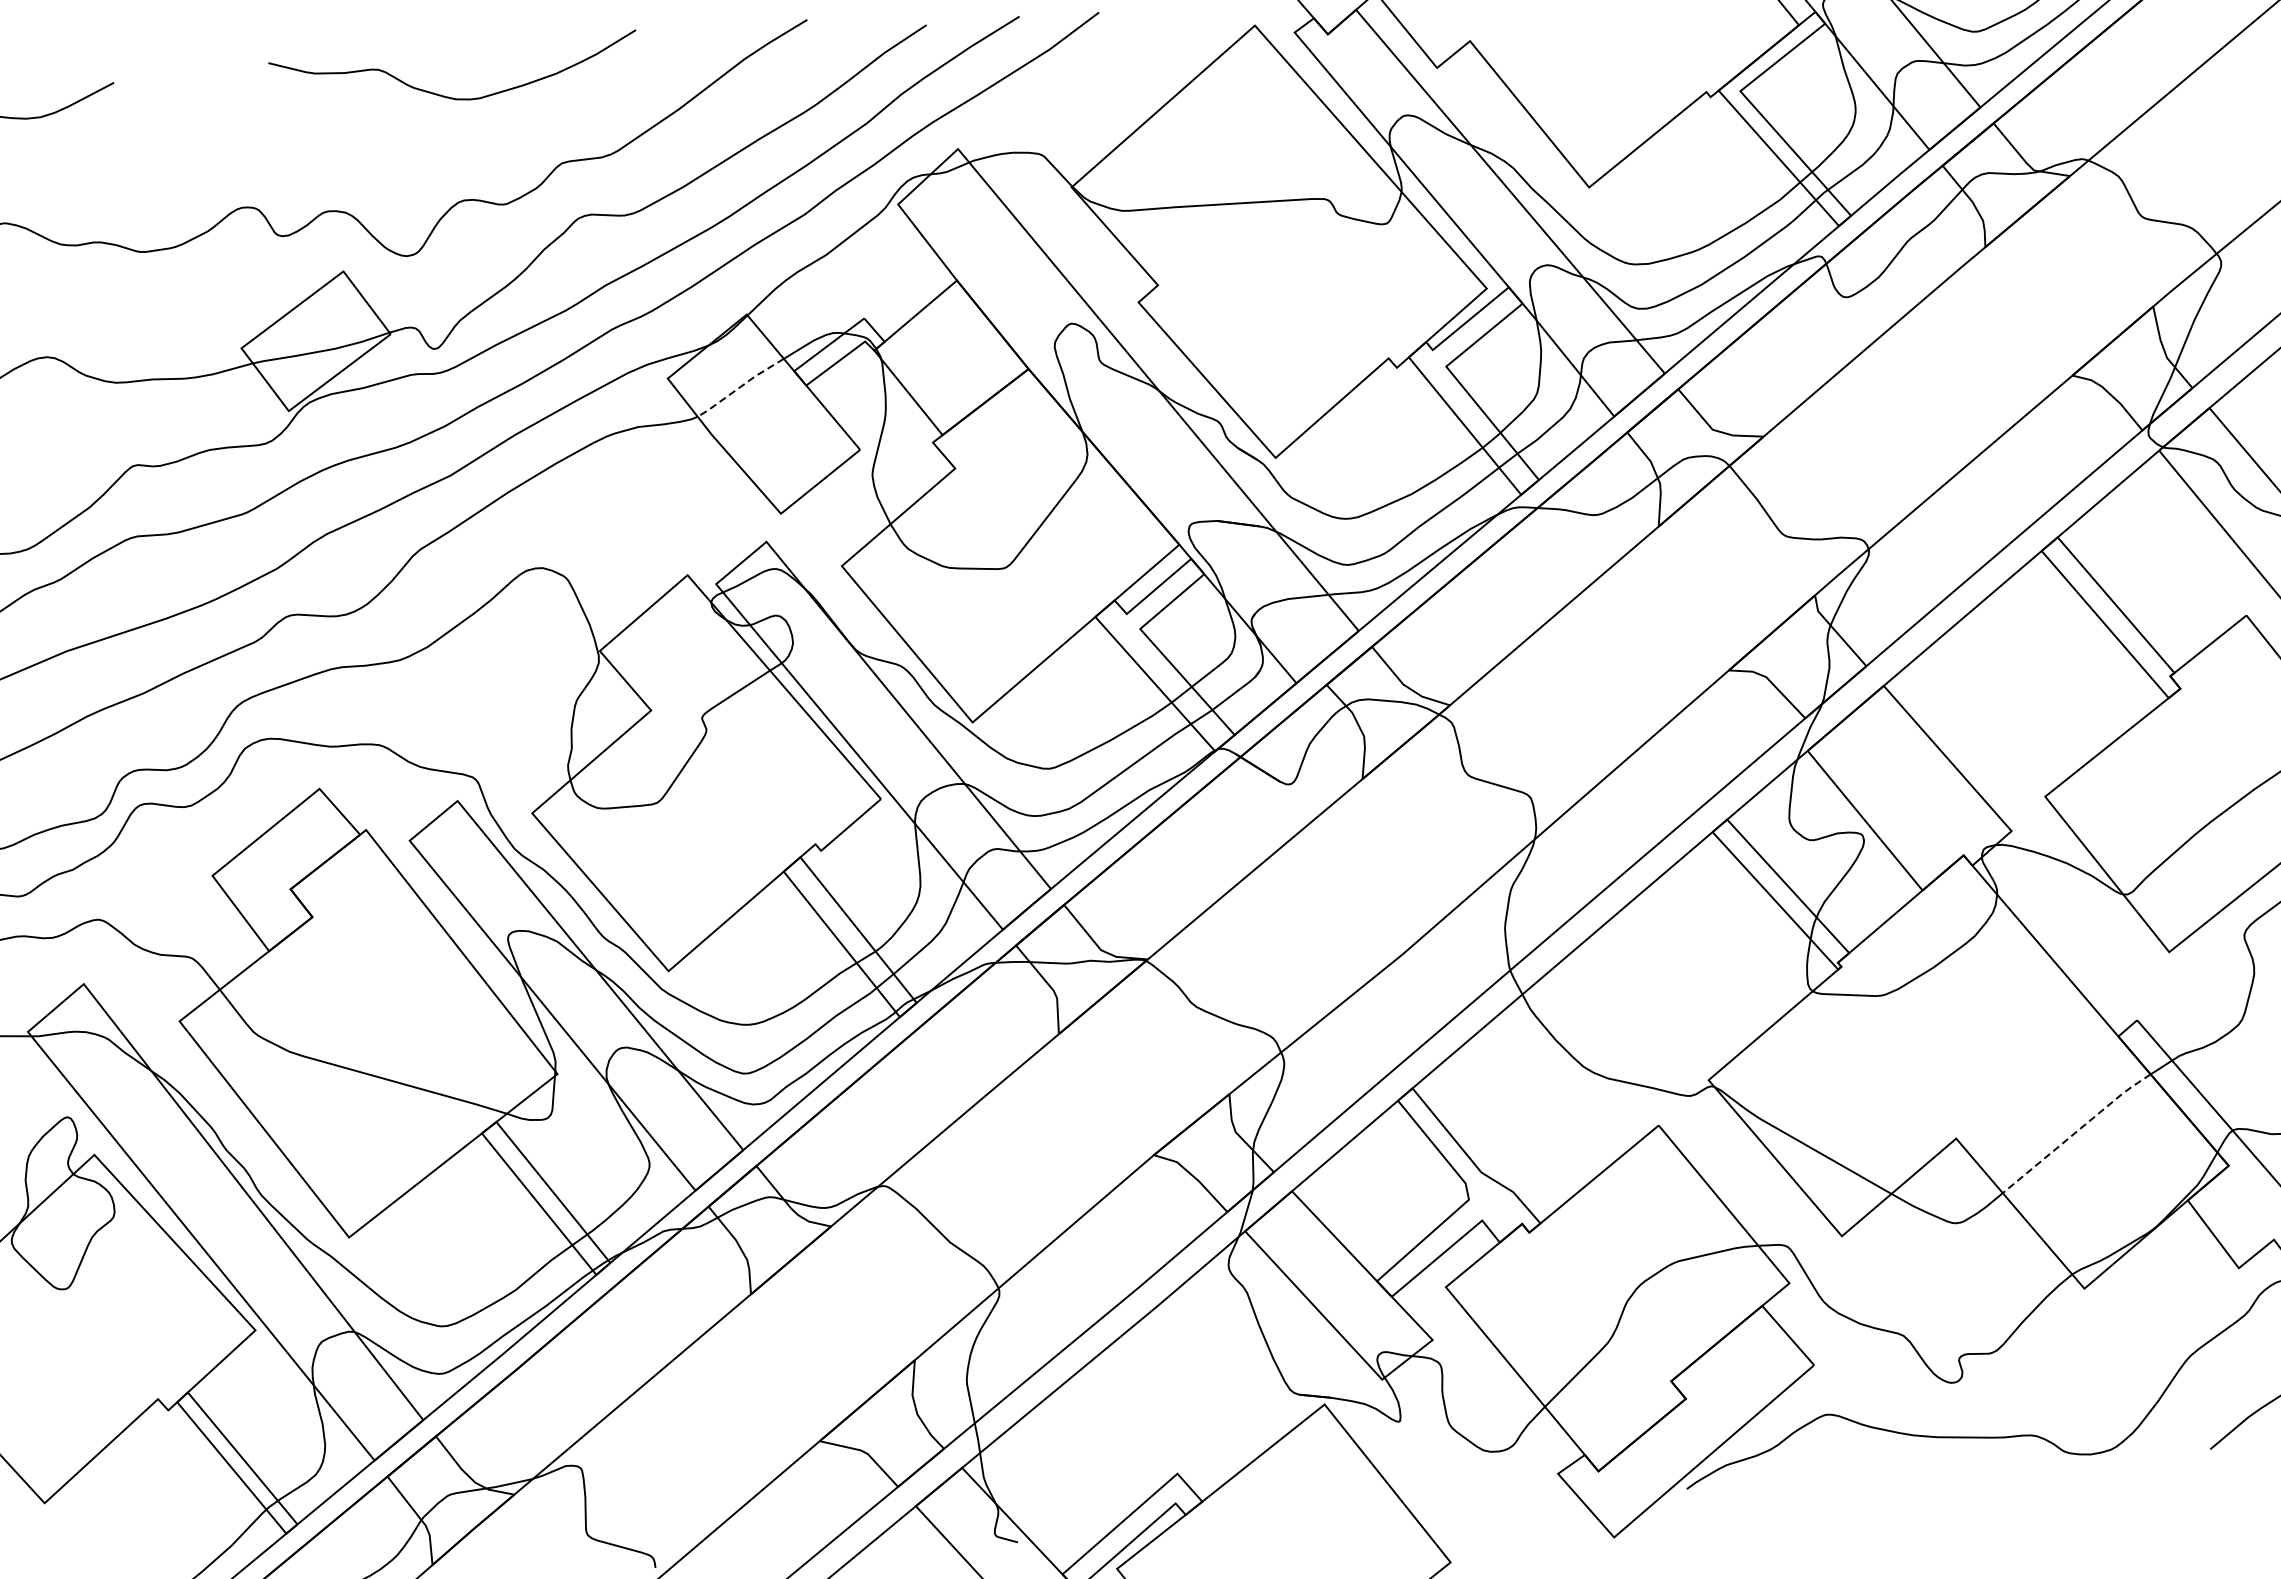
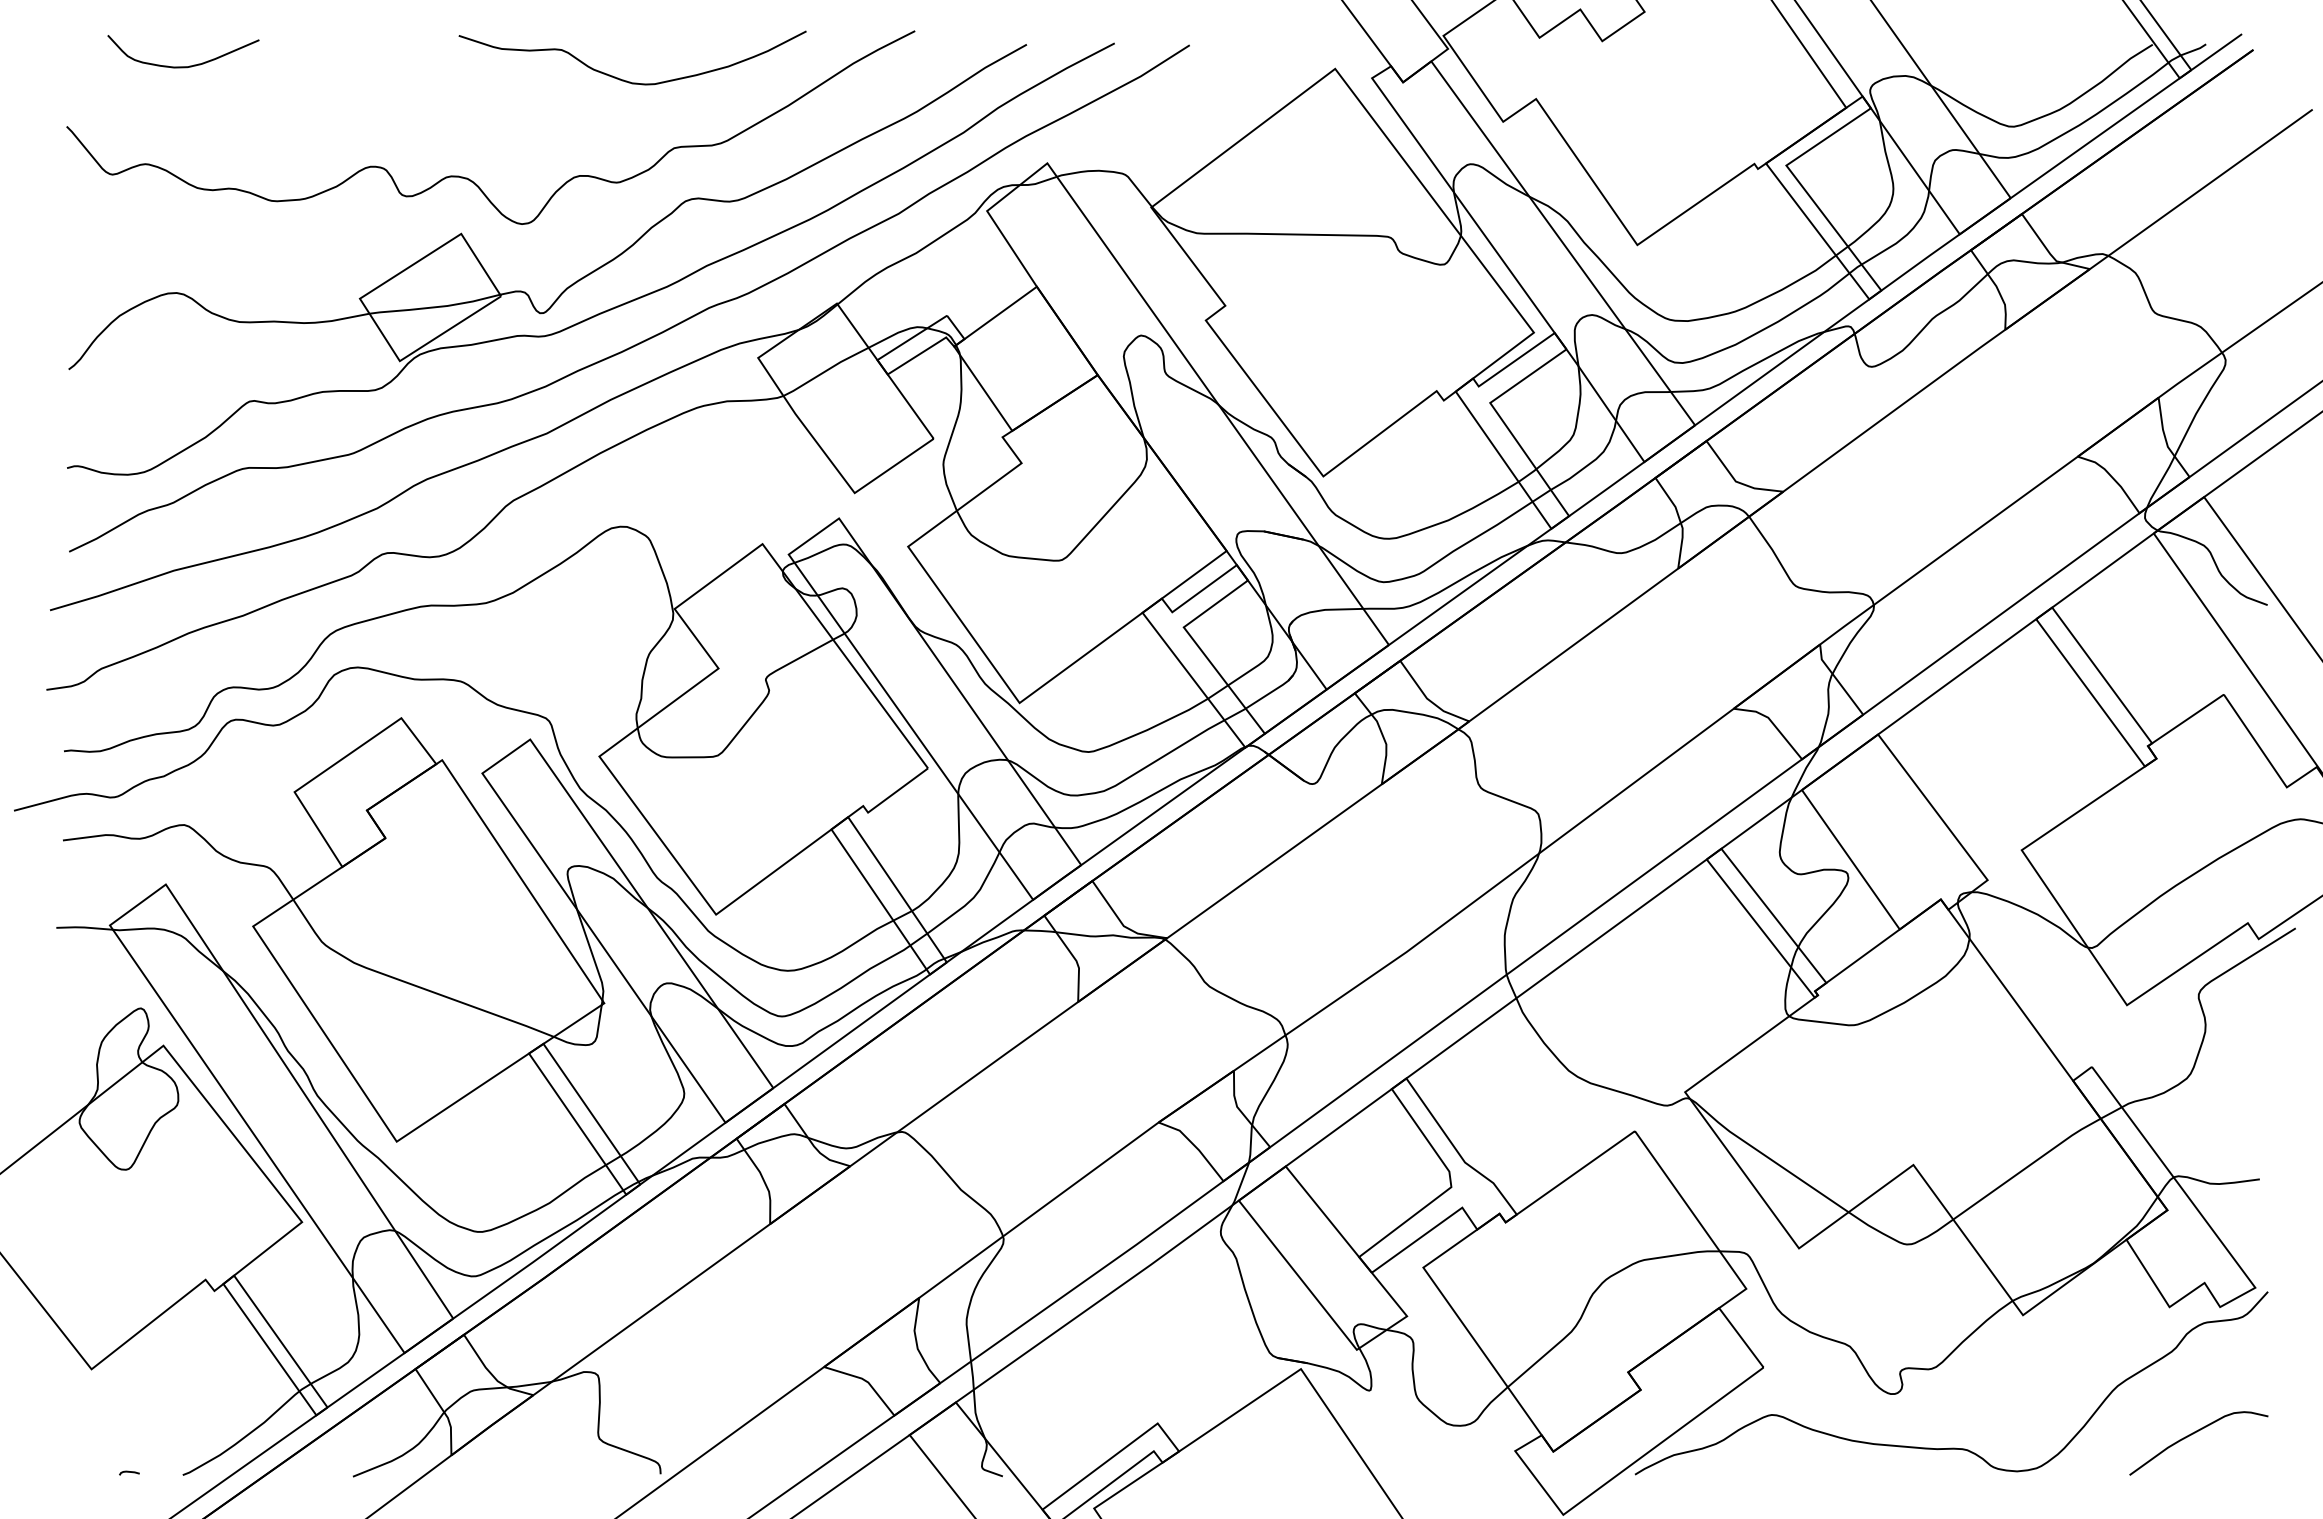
curve: (450, 96) -> (627, 80), moved
line: (740, 387) -> (825, 371), dashed -> solid
line: (2077, 1131) -> (2027, 1167), dashed -> solid

